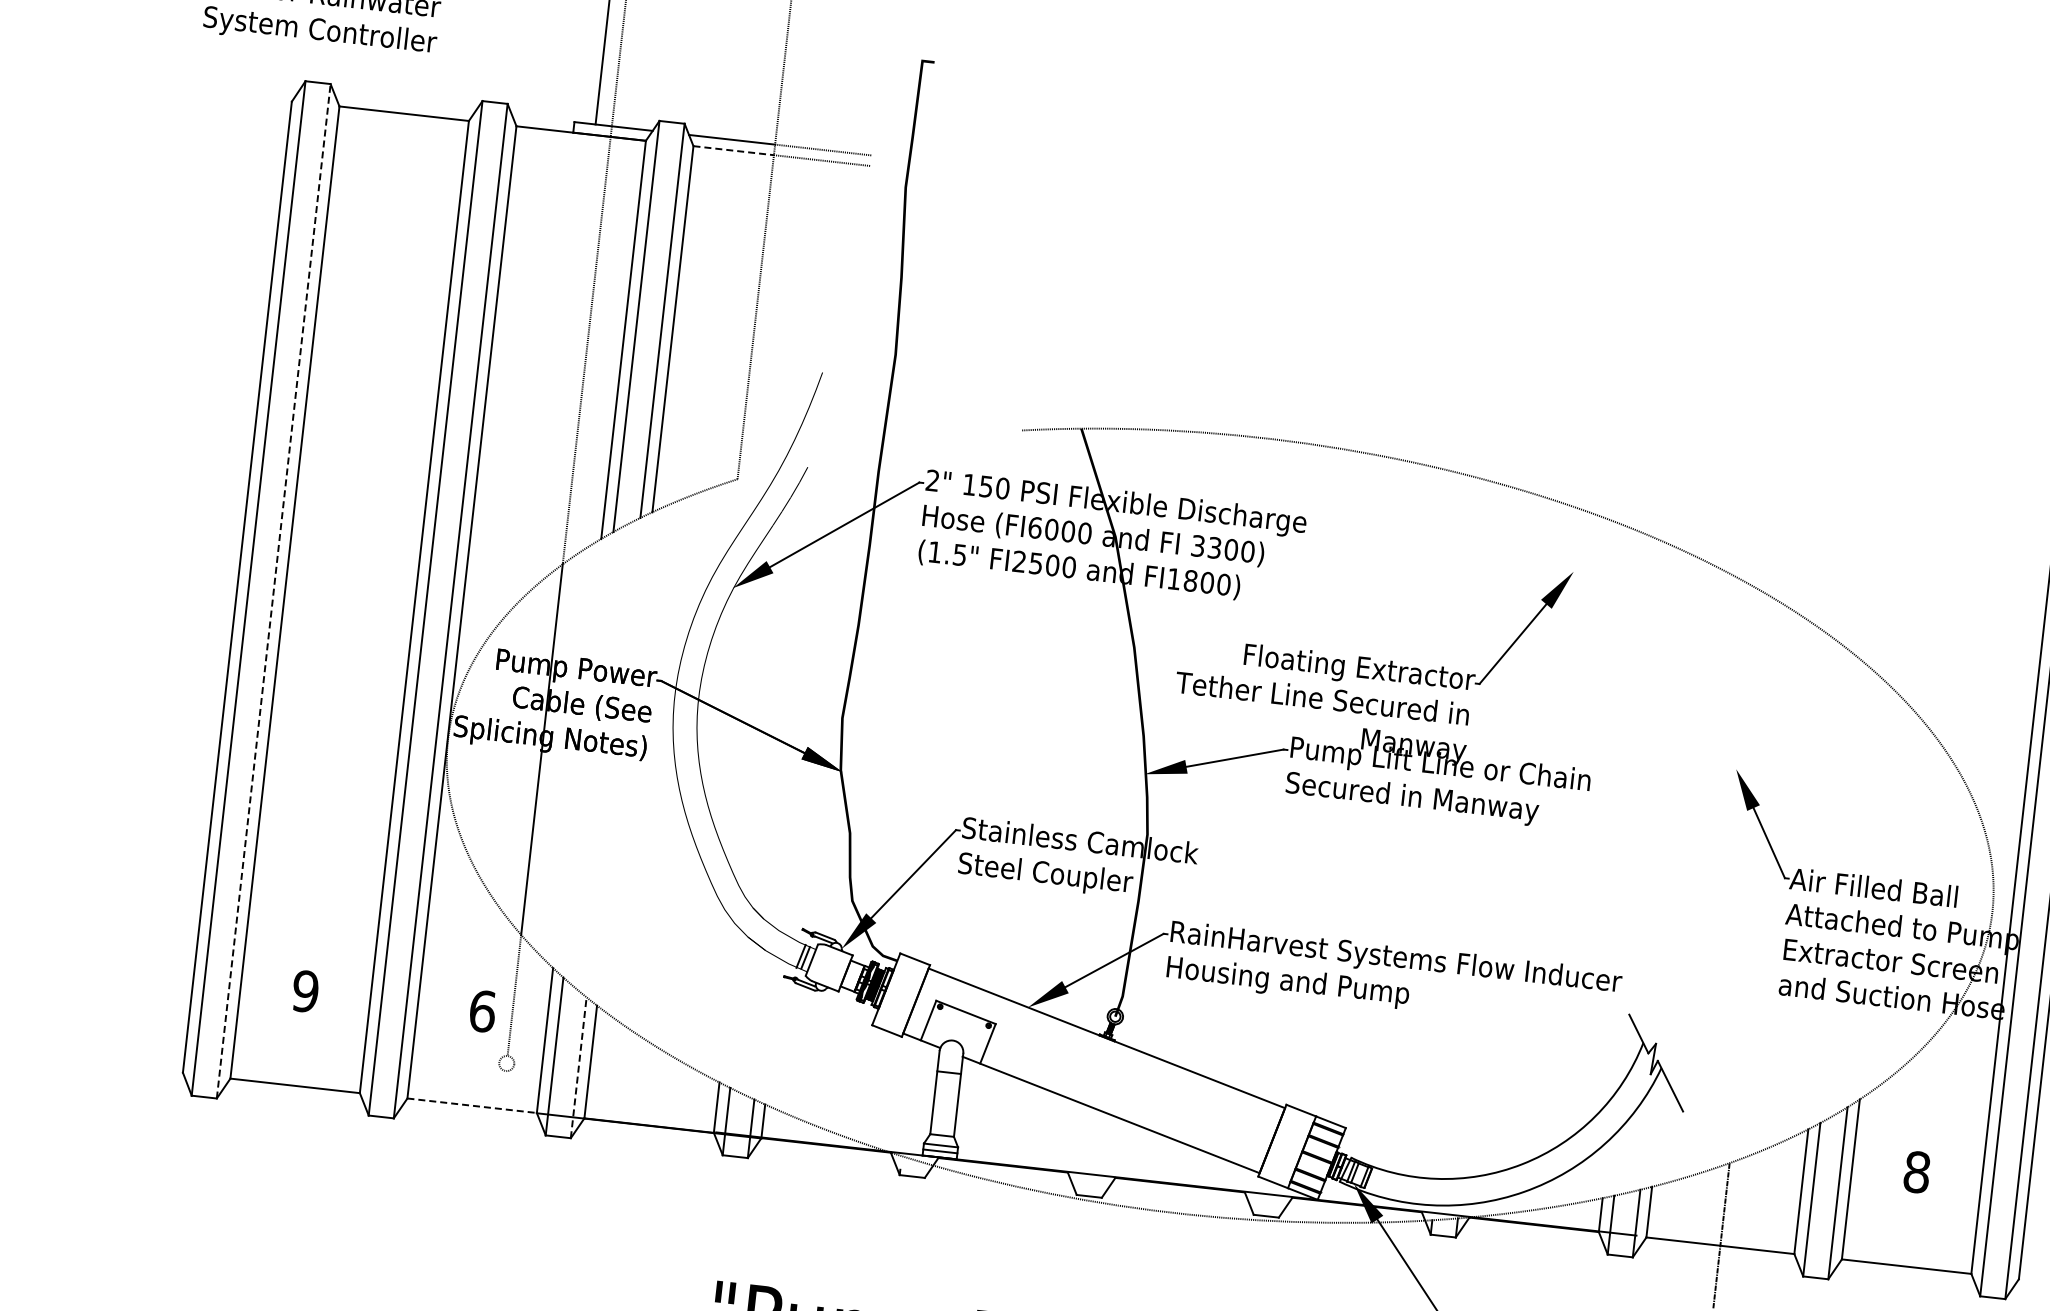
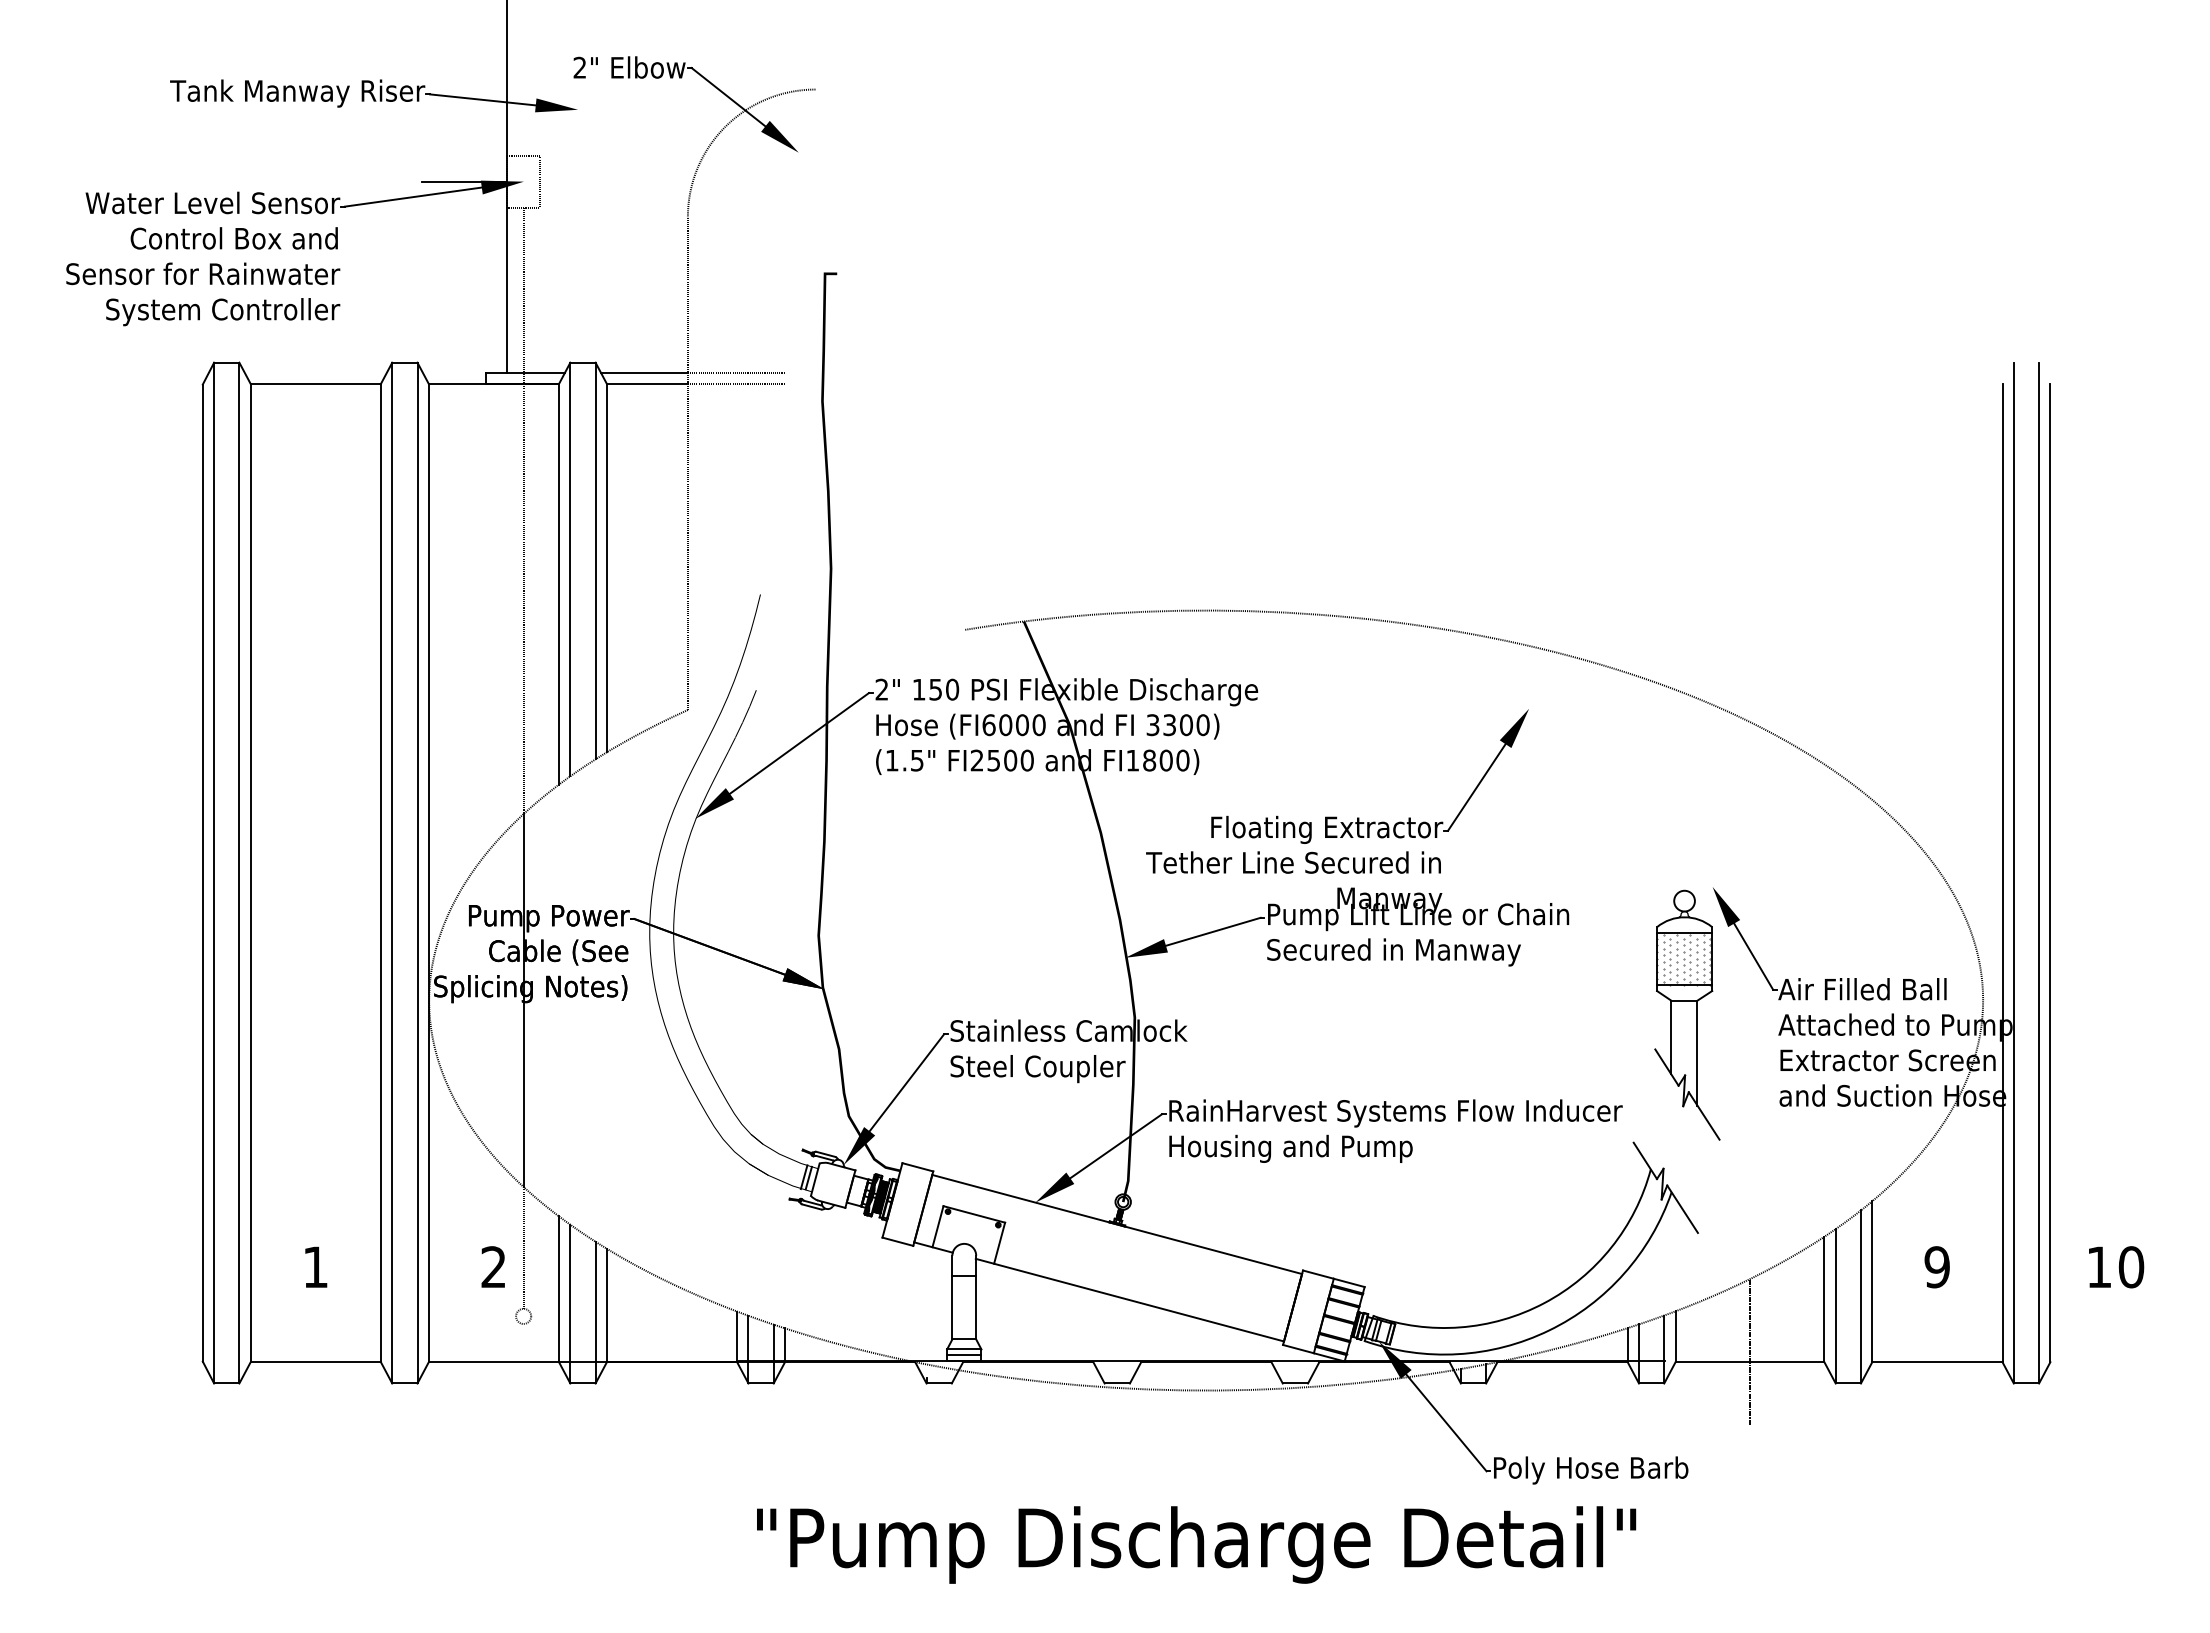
line: (733, 150) -> (647, 383), dashed -> solid
line: (273, 590) -> (239, 872), dashed -> solid
part: (1697, 893) -> (1687, 1014), added
text: (305, 991) -> (315, 1267), 9 -> 1
text: (482, 1011) -> (493, 1267), 6 -> 2
line: (578, 1067) -> (595, 1312), dashed -> solid
line: (472, 1106) -> (494, 1362), dashed -> solid
text: (1916, 1172) -> (1936, 1267), 8 -> 9

